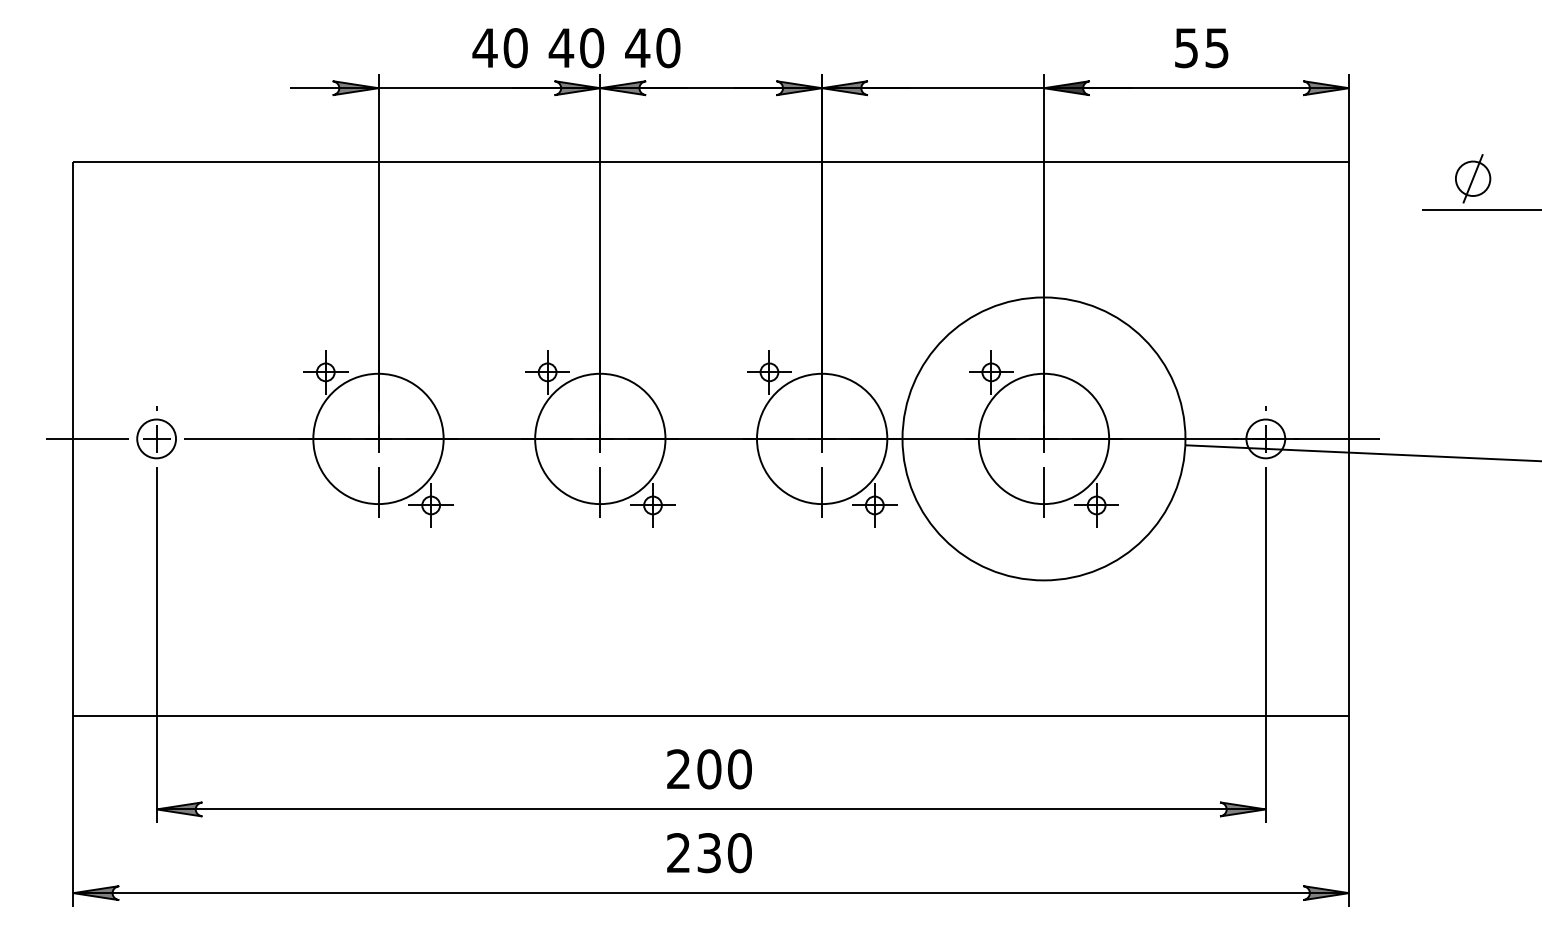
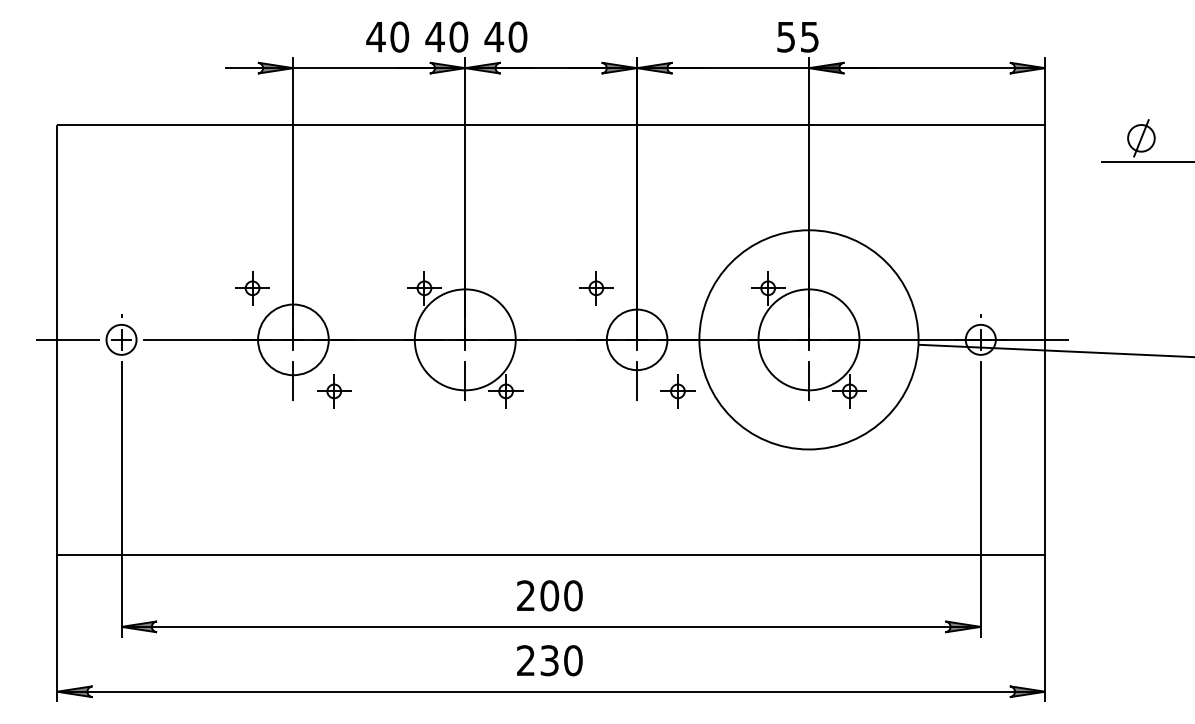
text: (1201, 48) -> (797, 37), moved
circle: (378, 438) -> (293, 339), size x0.7
circle: (822, 438) -> (637, 339), size x0.6

